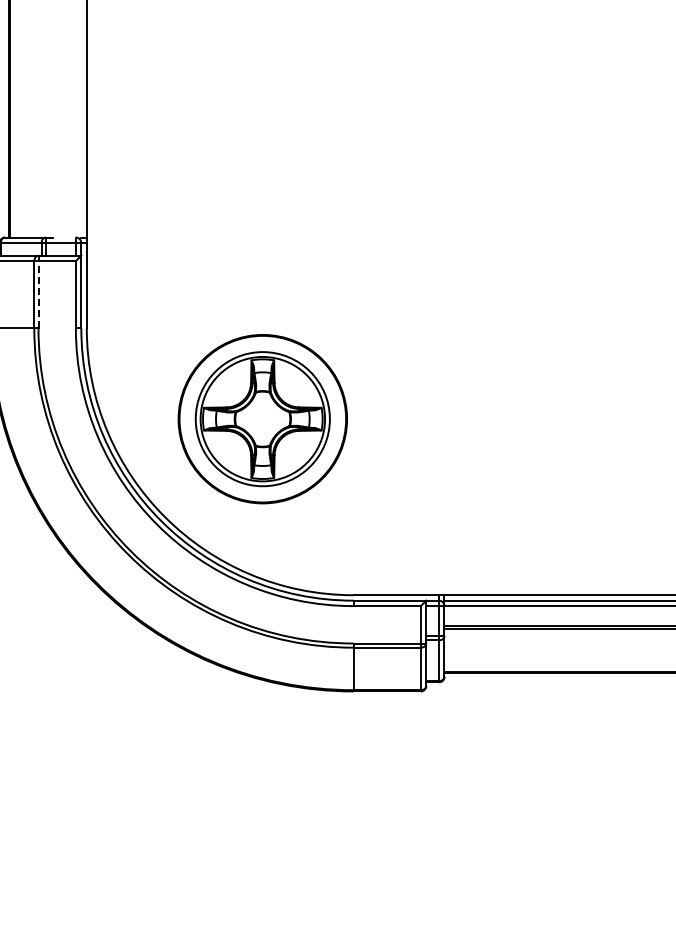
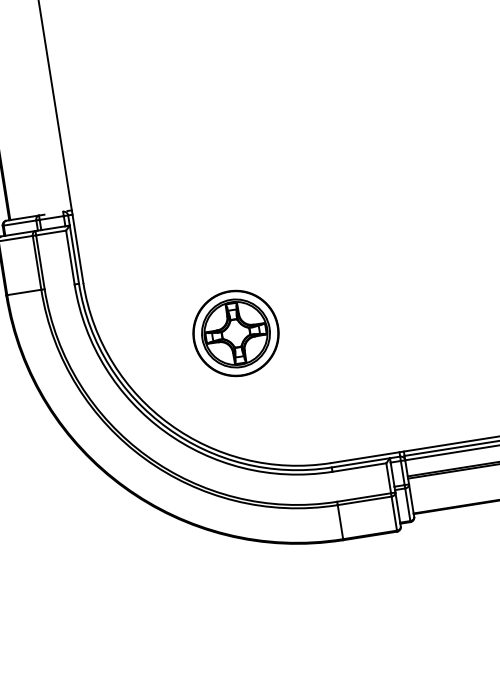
line: (38, 294) -> (40, 262), dashed -> solid
part: (262, 418) -> (235, 333), size x0.62

